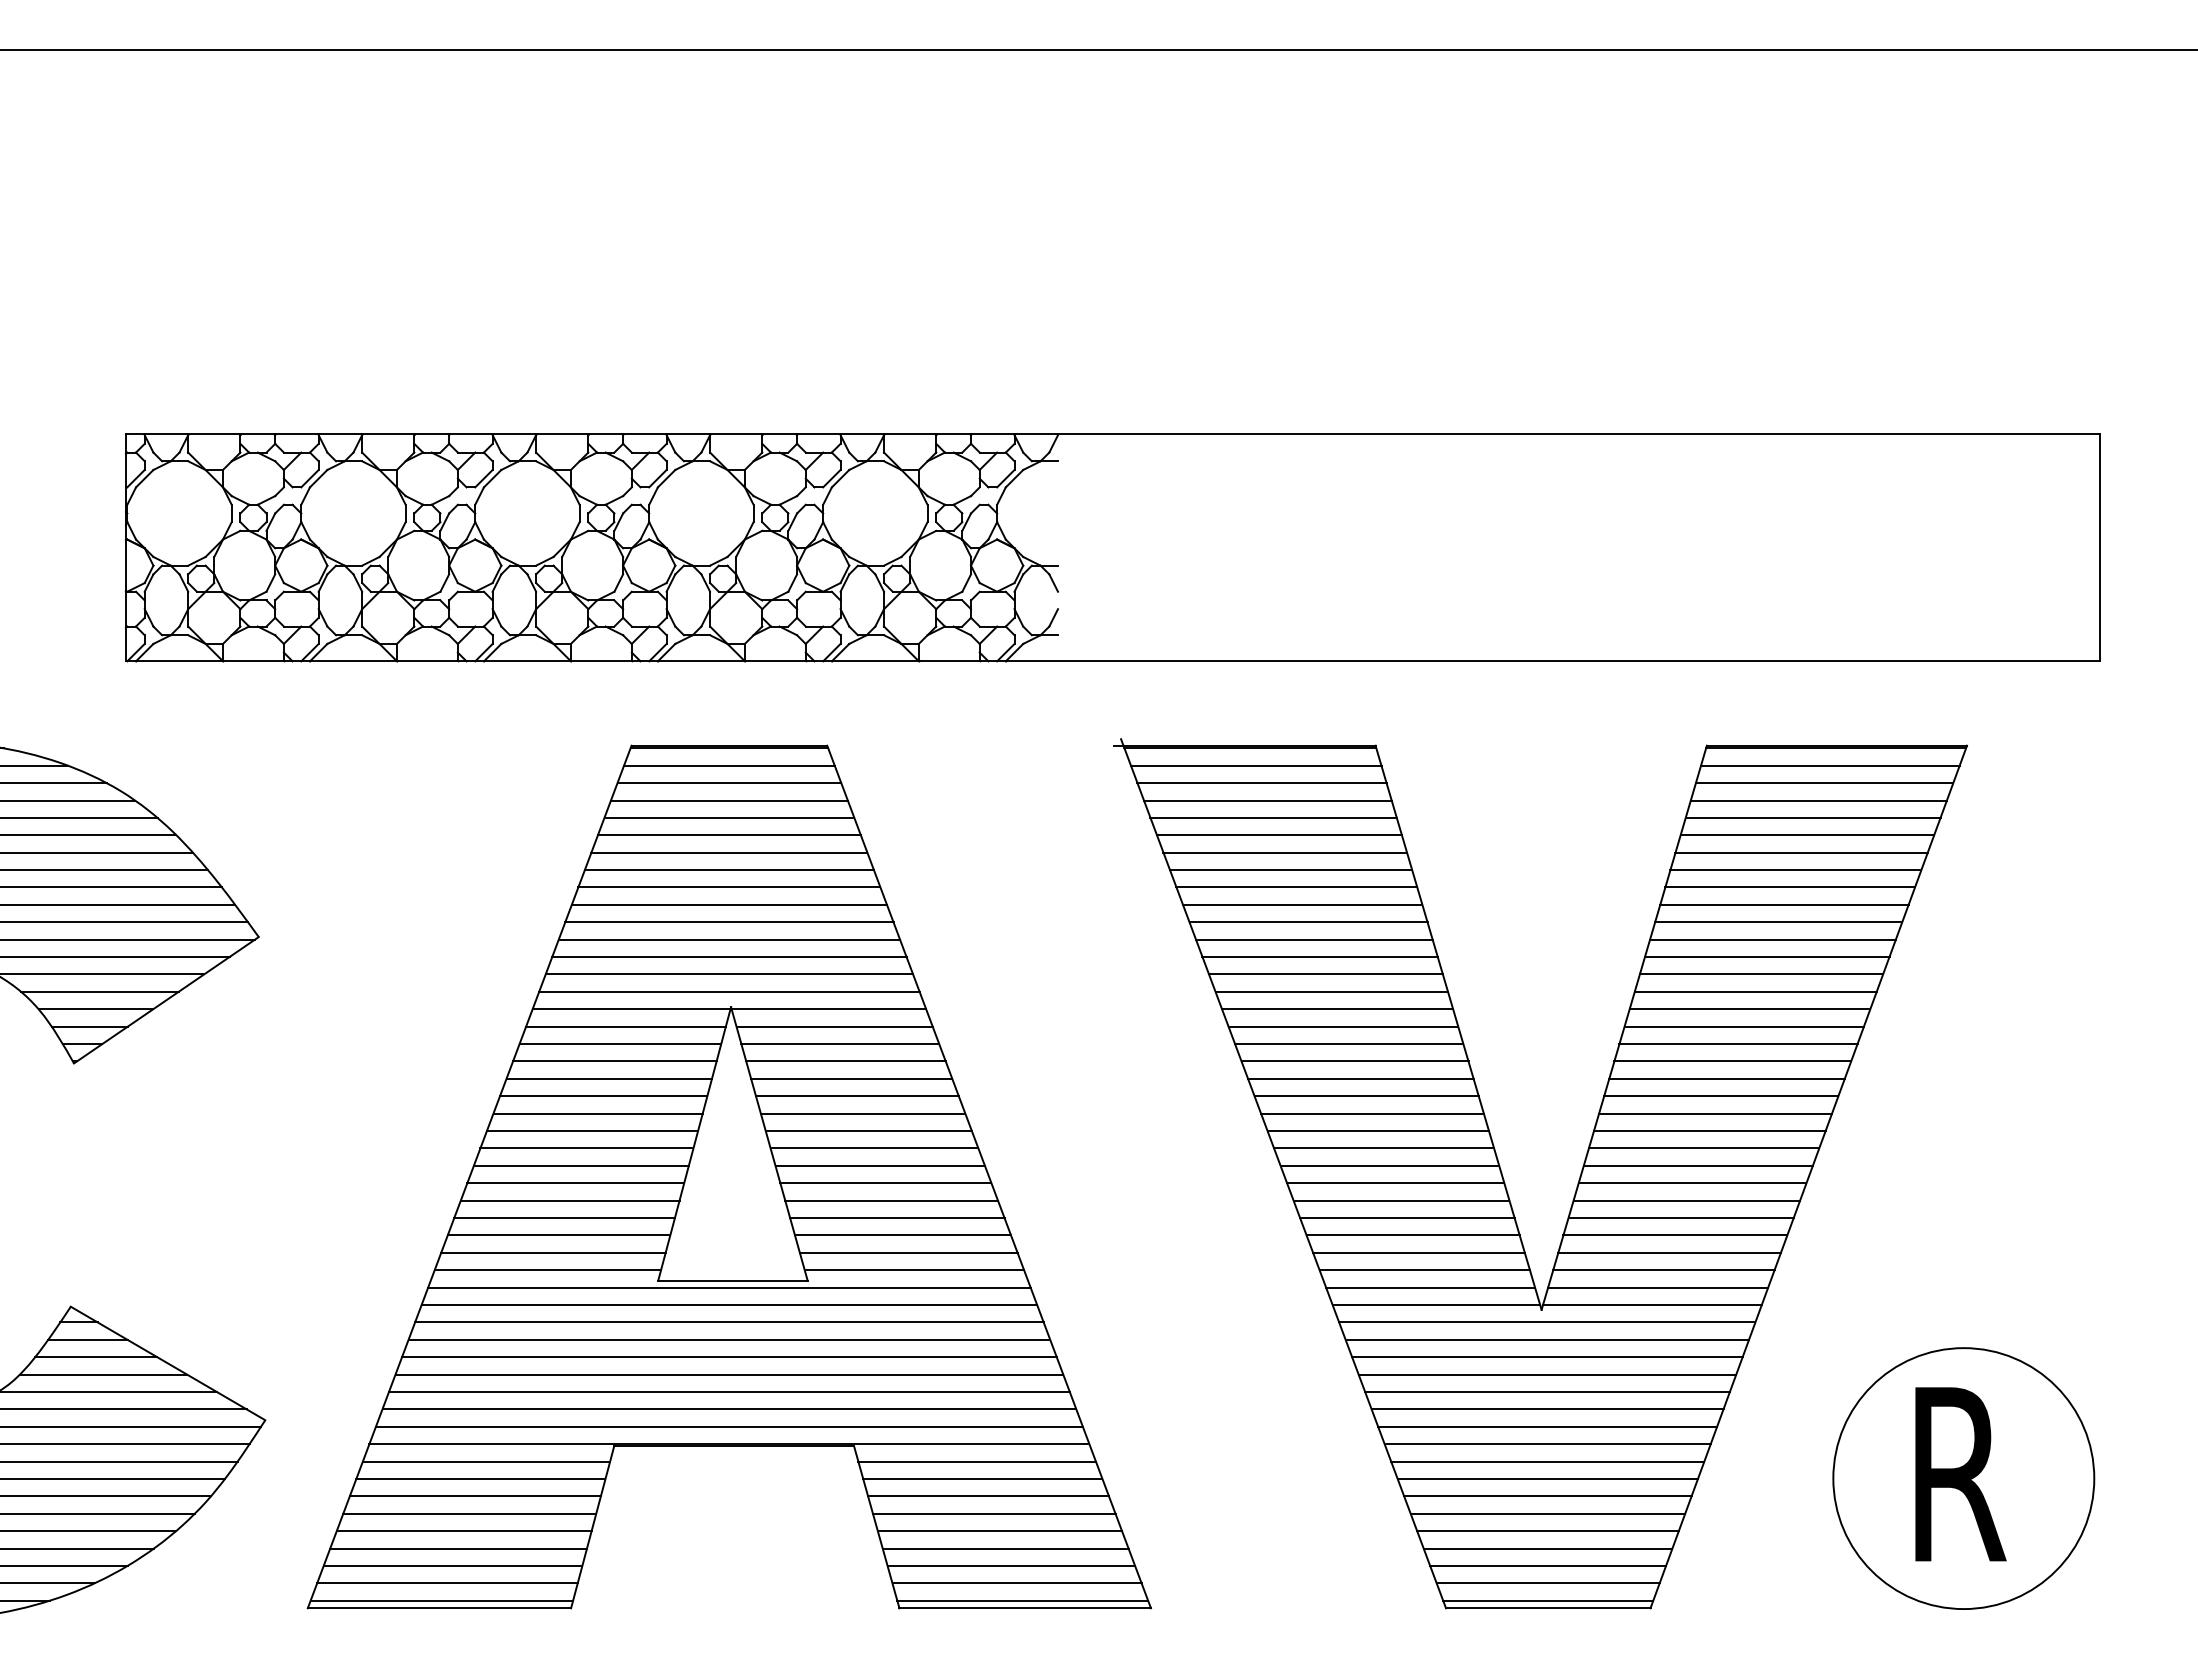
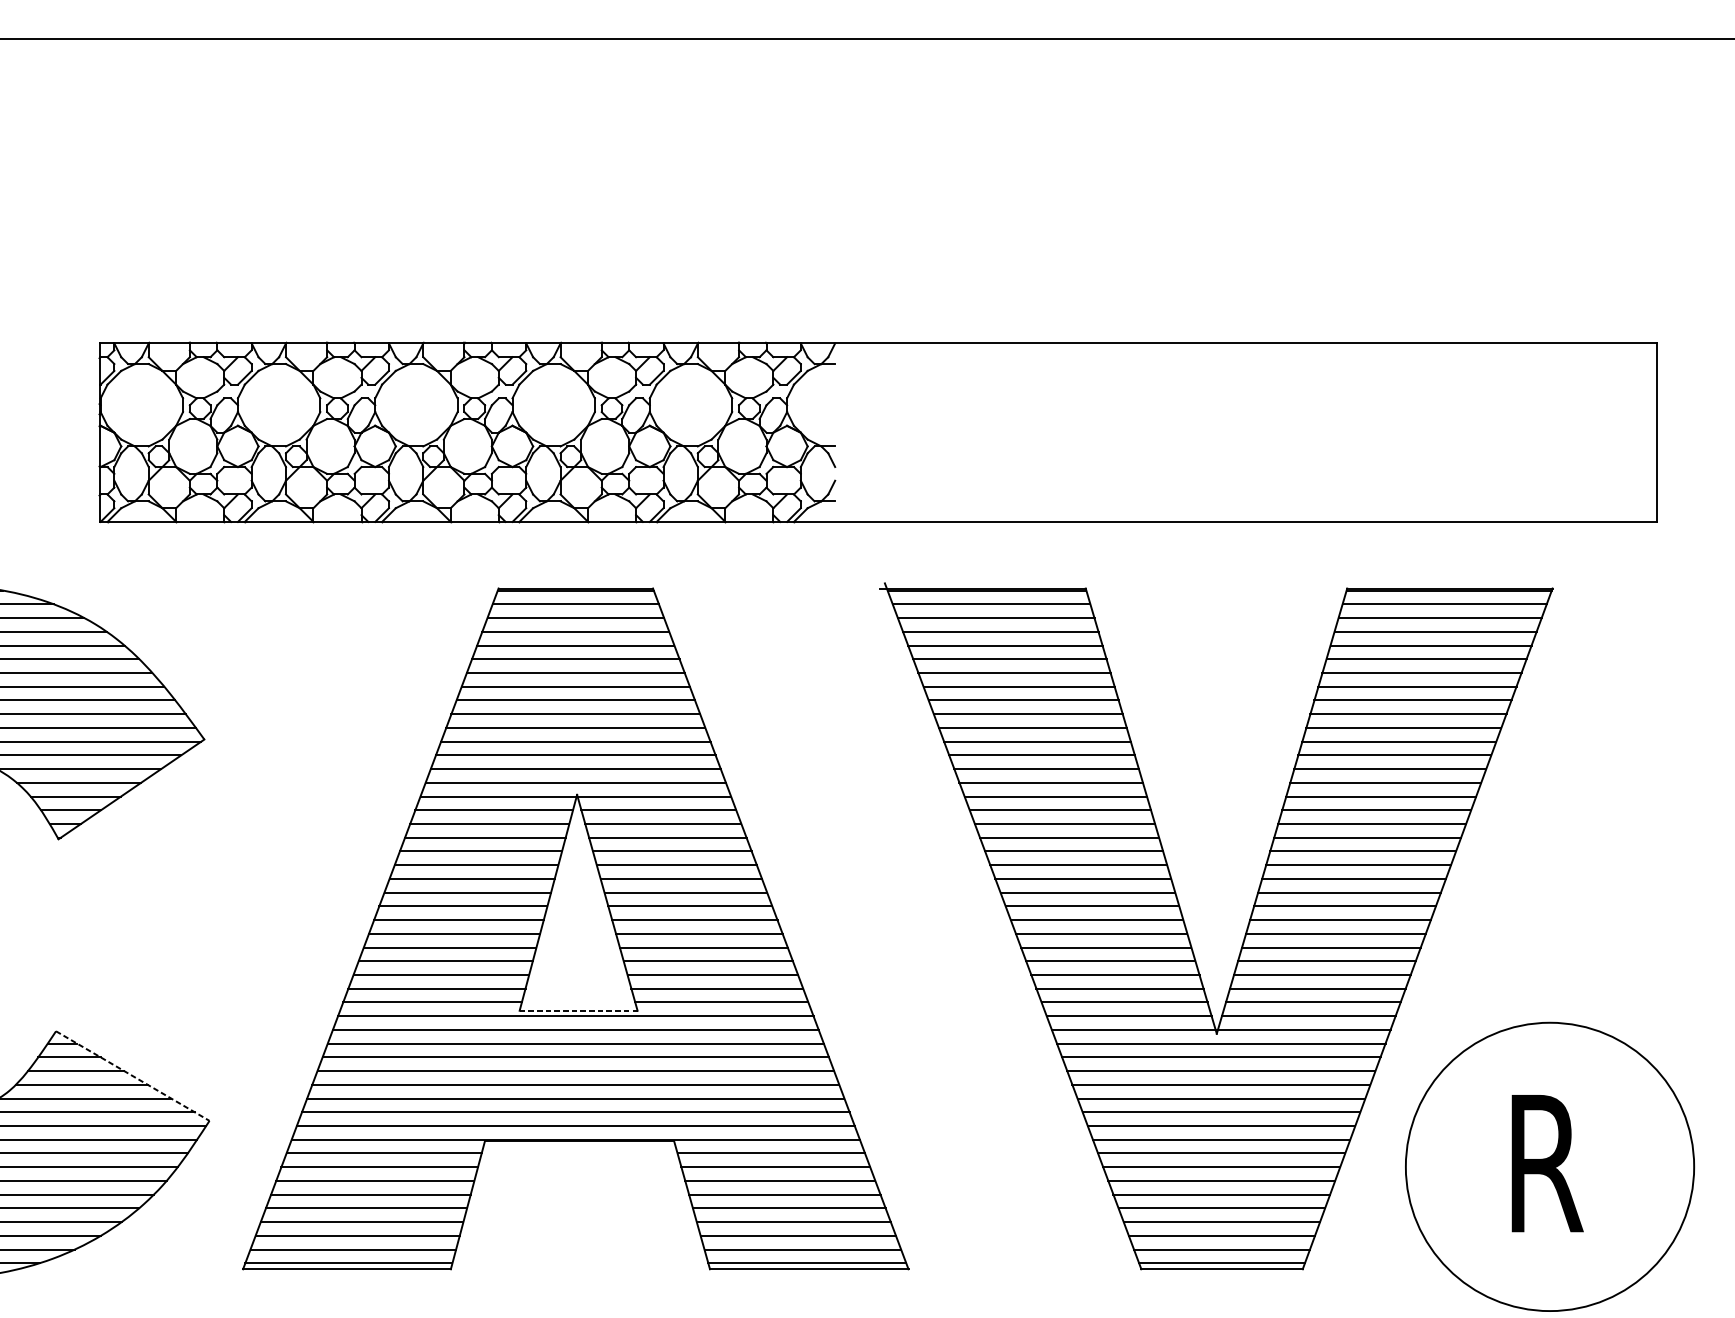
line: (732, 1280) -> (578, 1010), solid -> dashed
line: (168, 1363) -> (133, 1076), solid -> dashed
circle: (1963, 1478) -> (1549, 1166), size x1.4

